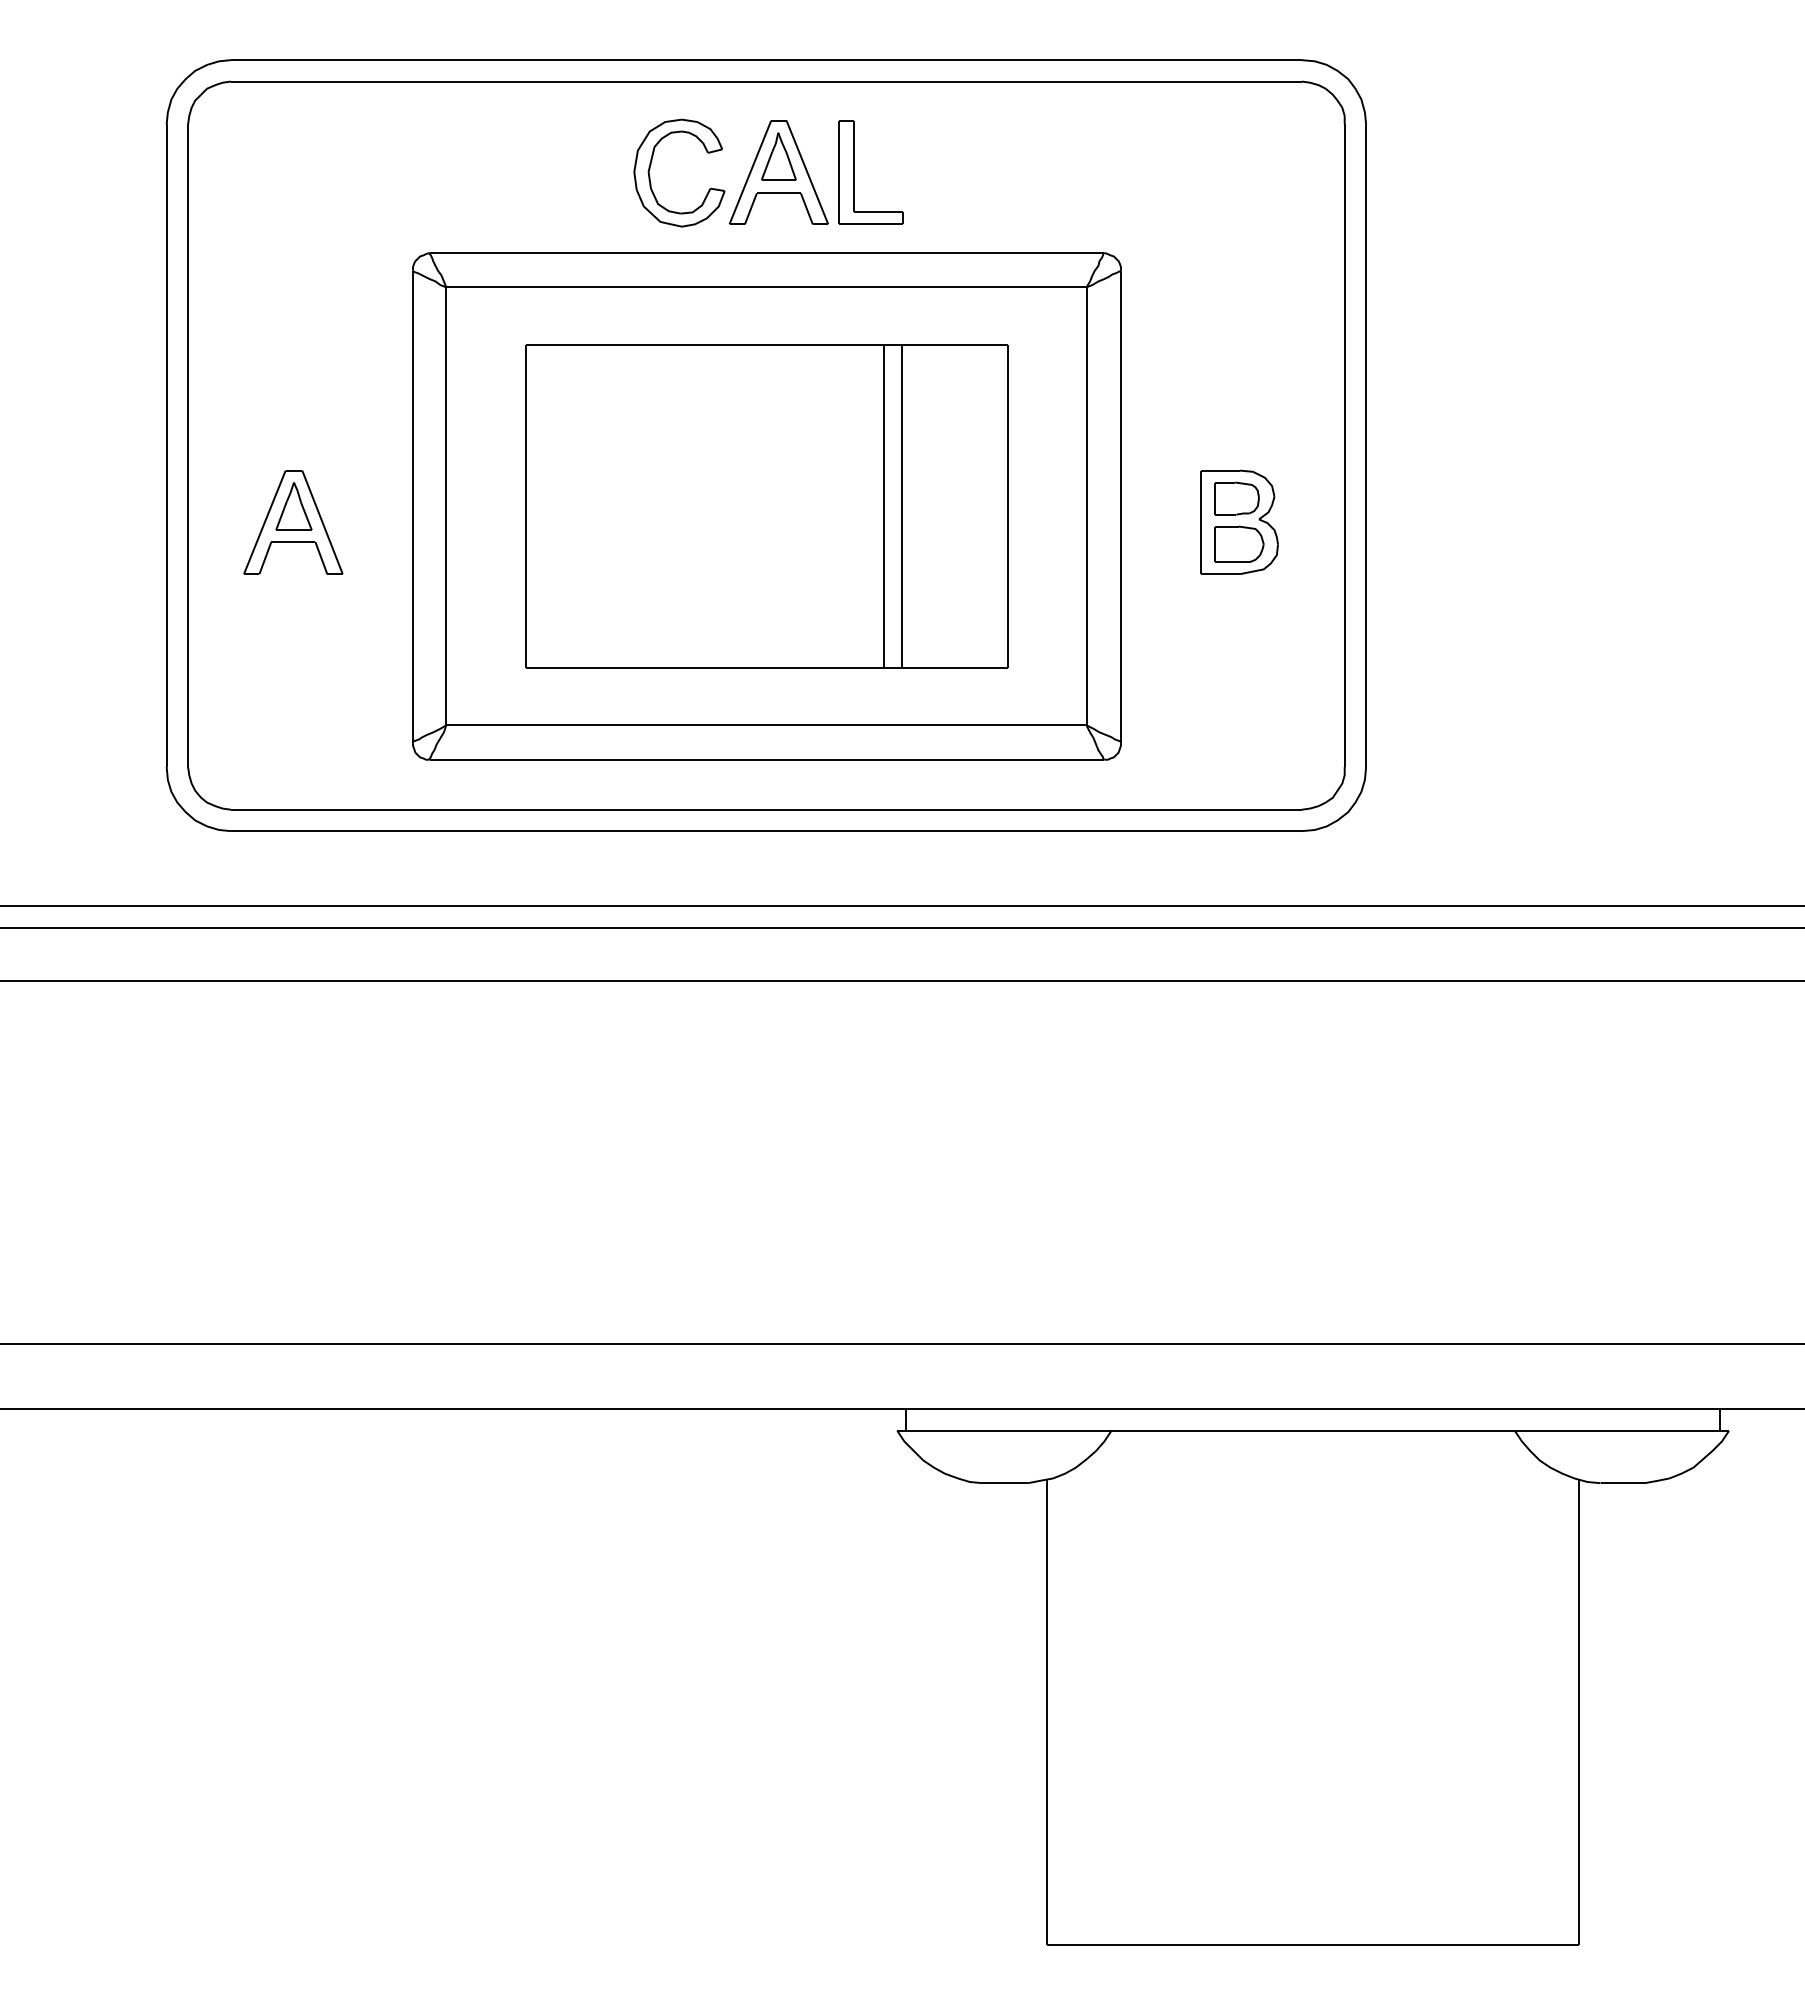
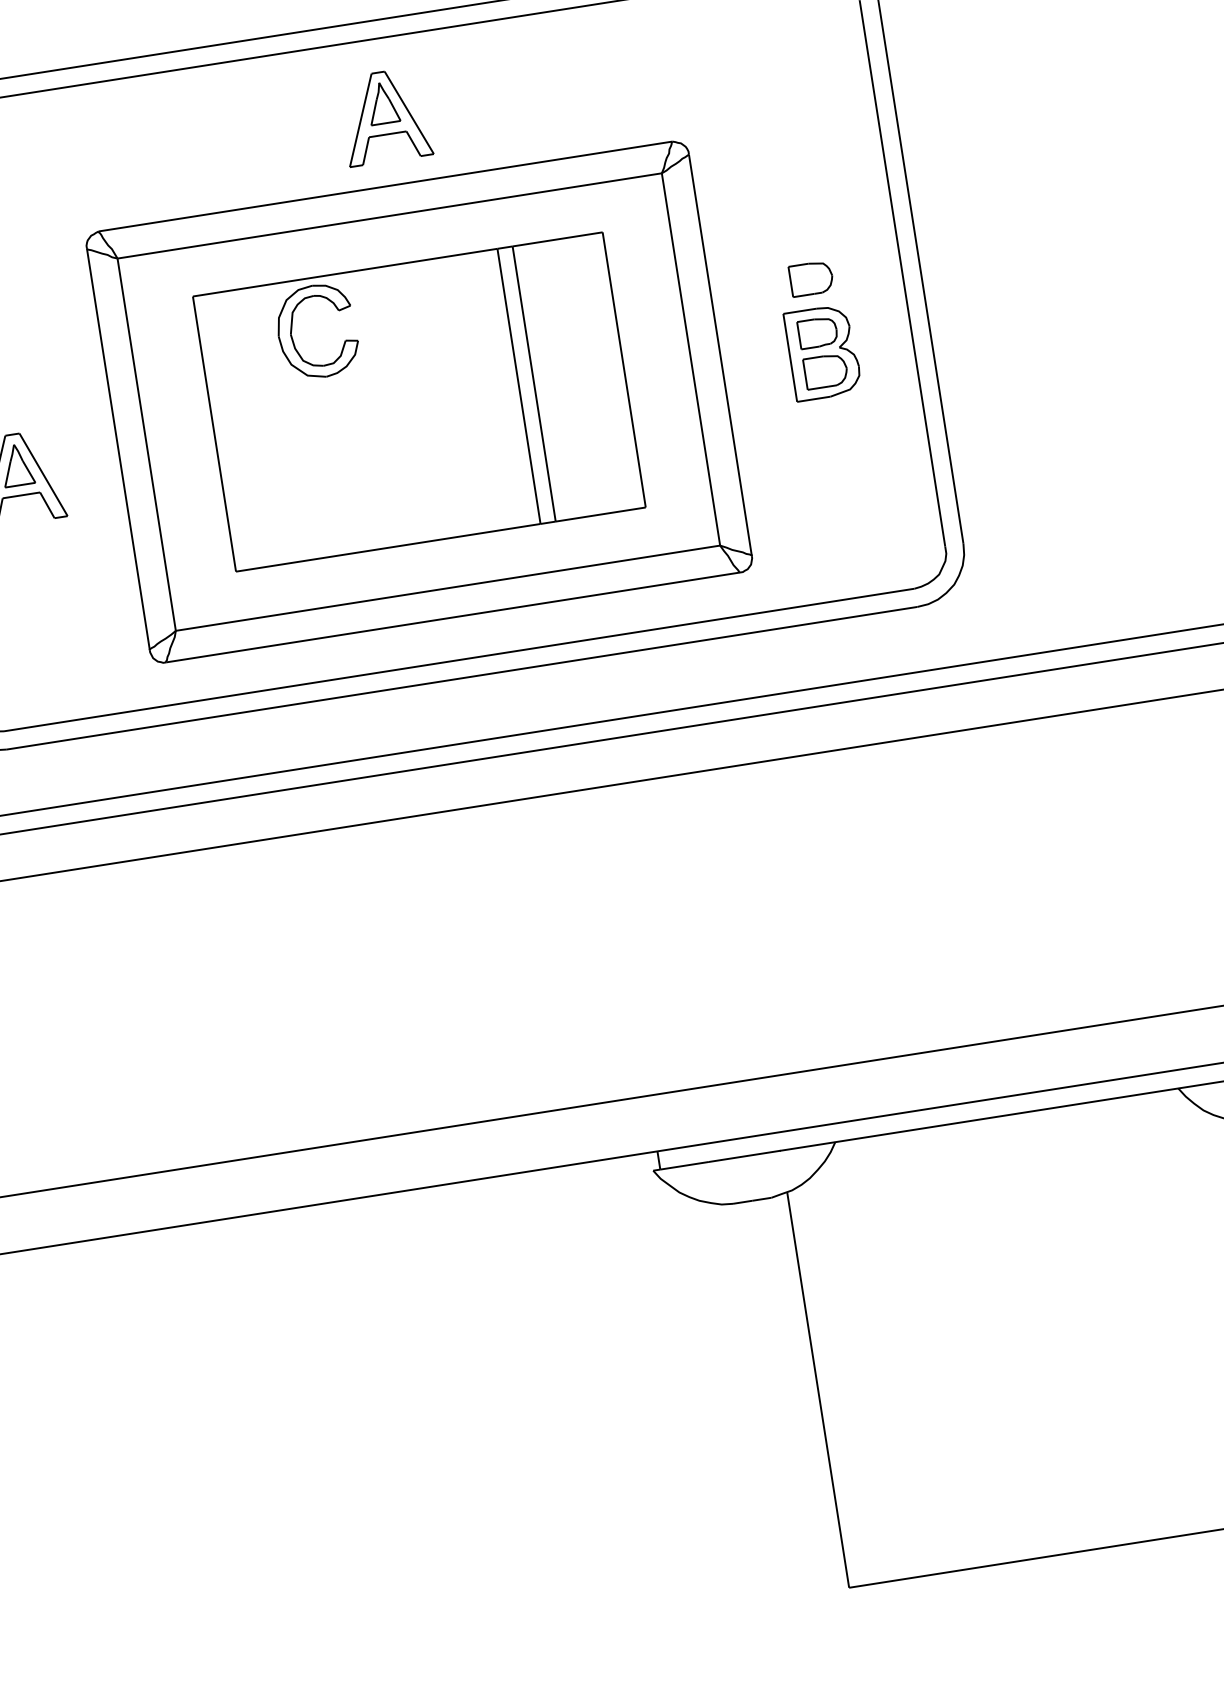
part: (651, 165) -> (292, 328), moved
part: (854, 172) -> (449, 106), removed
part: (1239, 434) -> (811, 278), added

